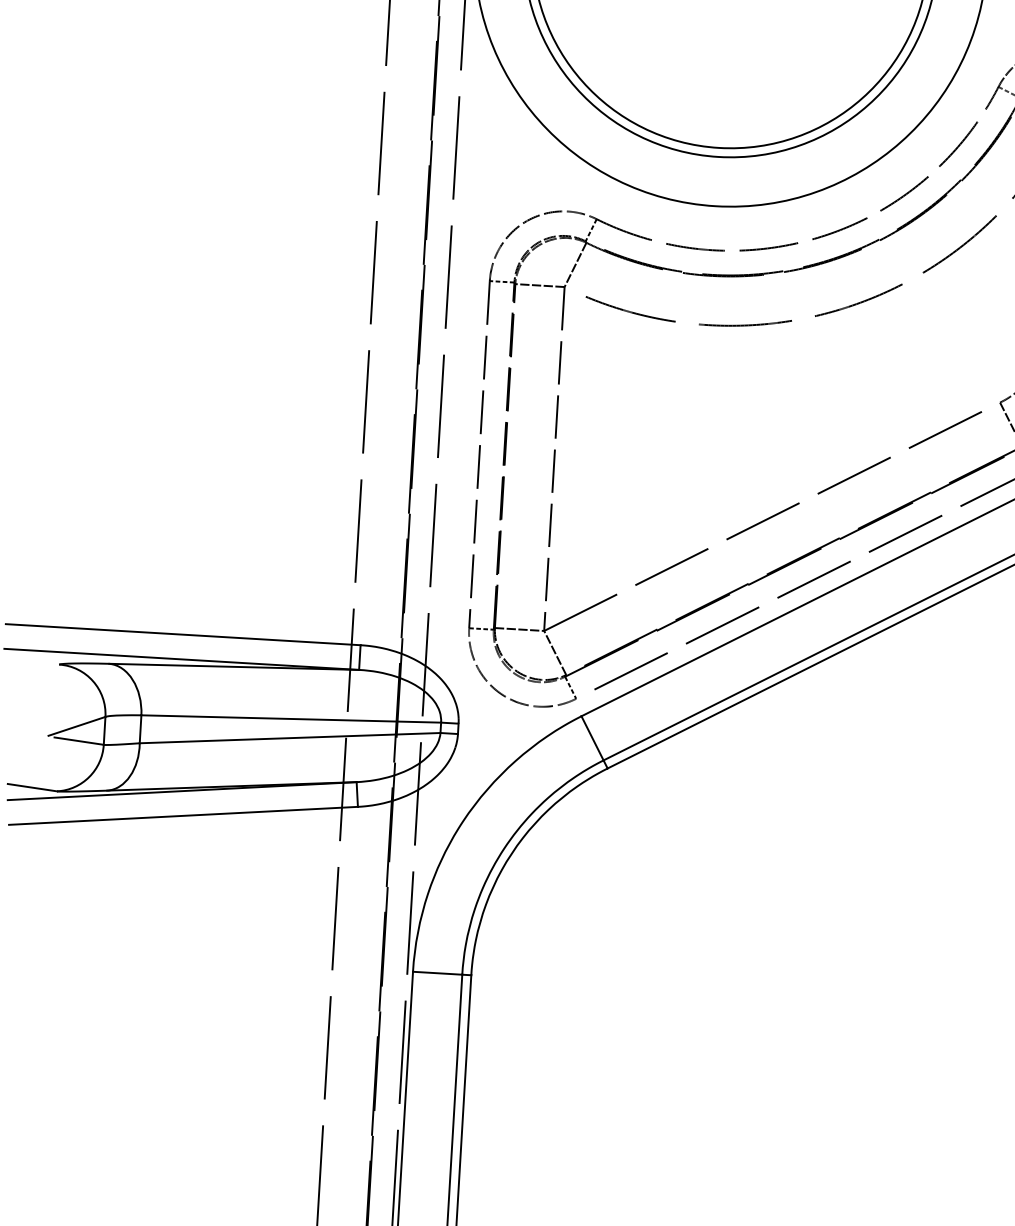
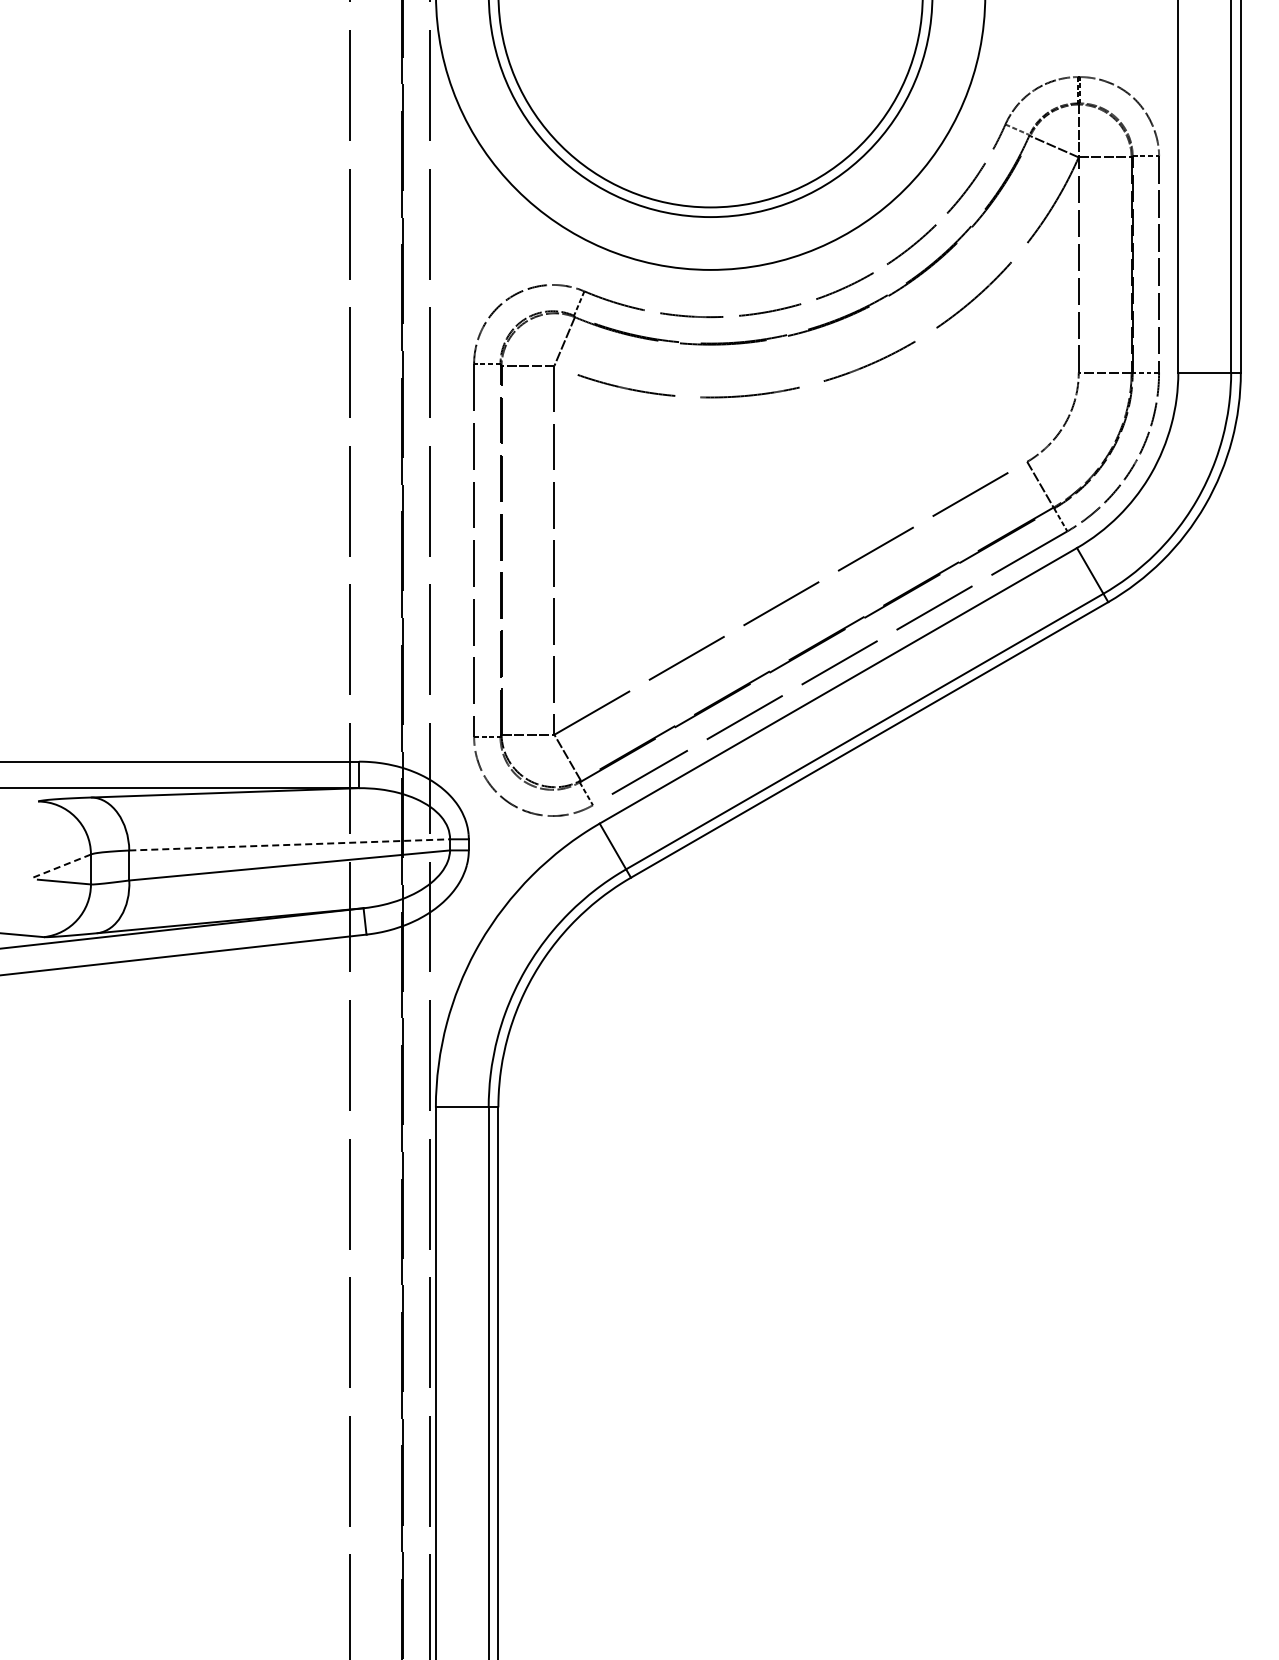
line: (292, 718) -> (290, 844), solid -> dashed
line: (76, 726) -> (60, 866), solid -> dashed

